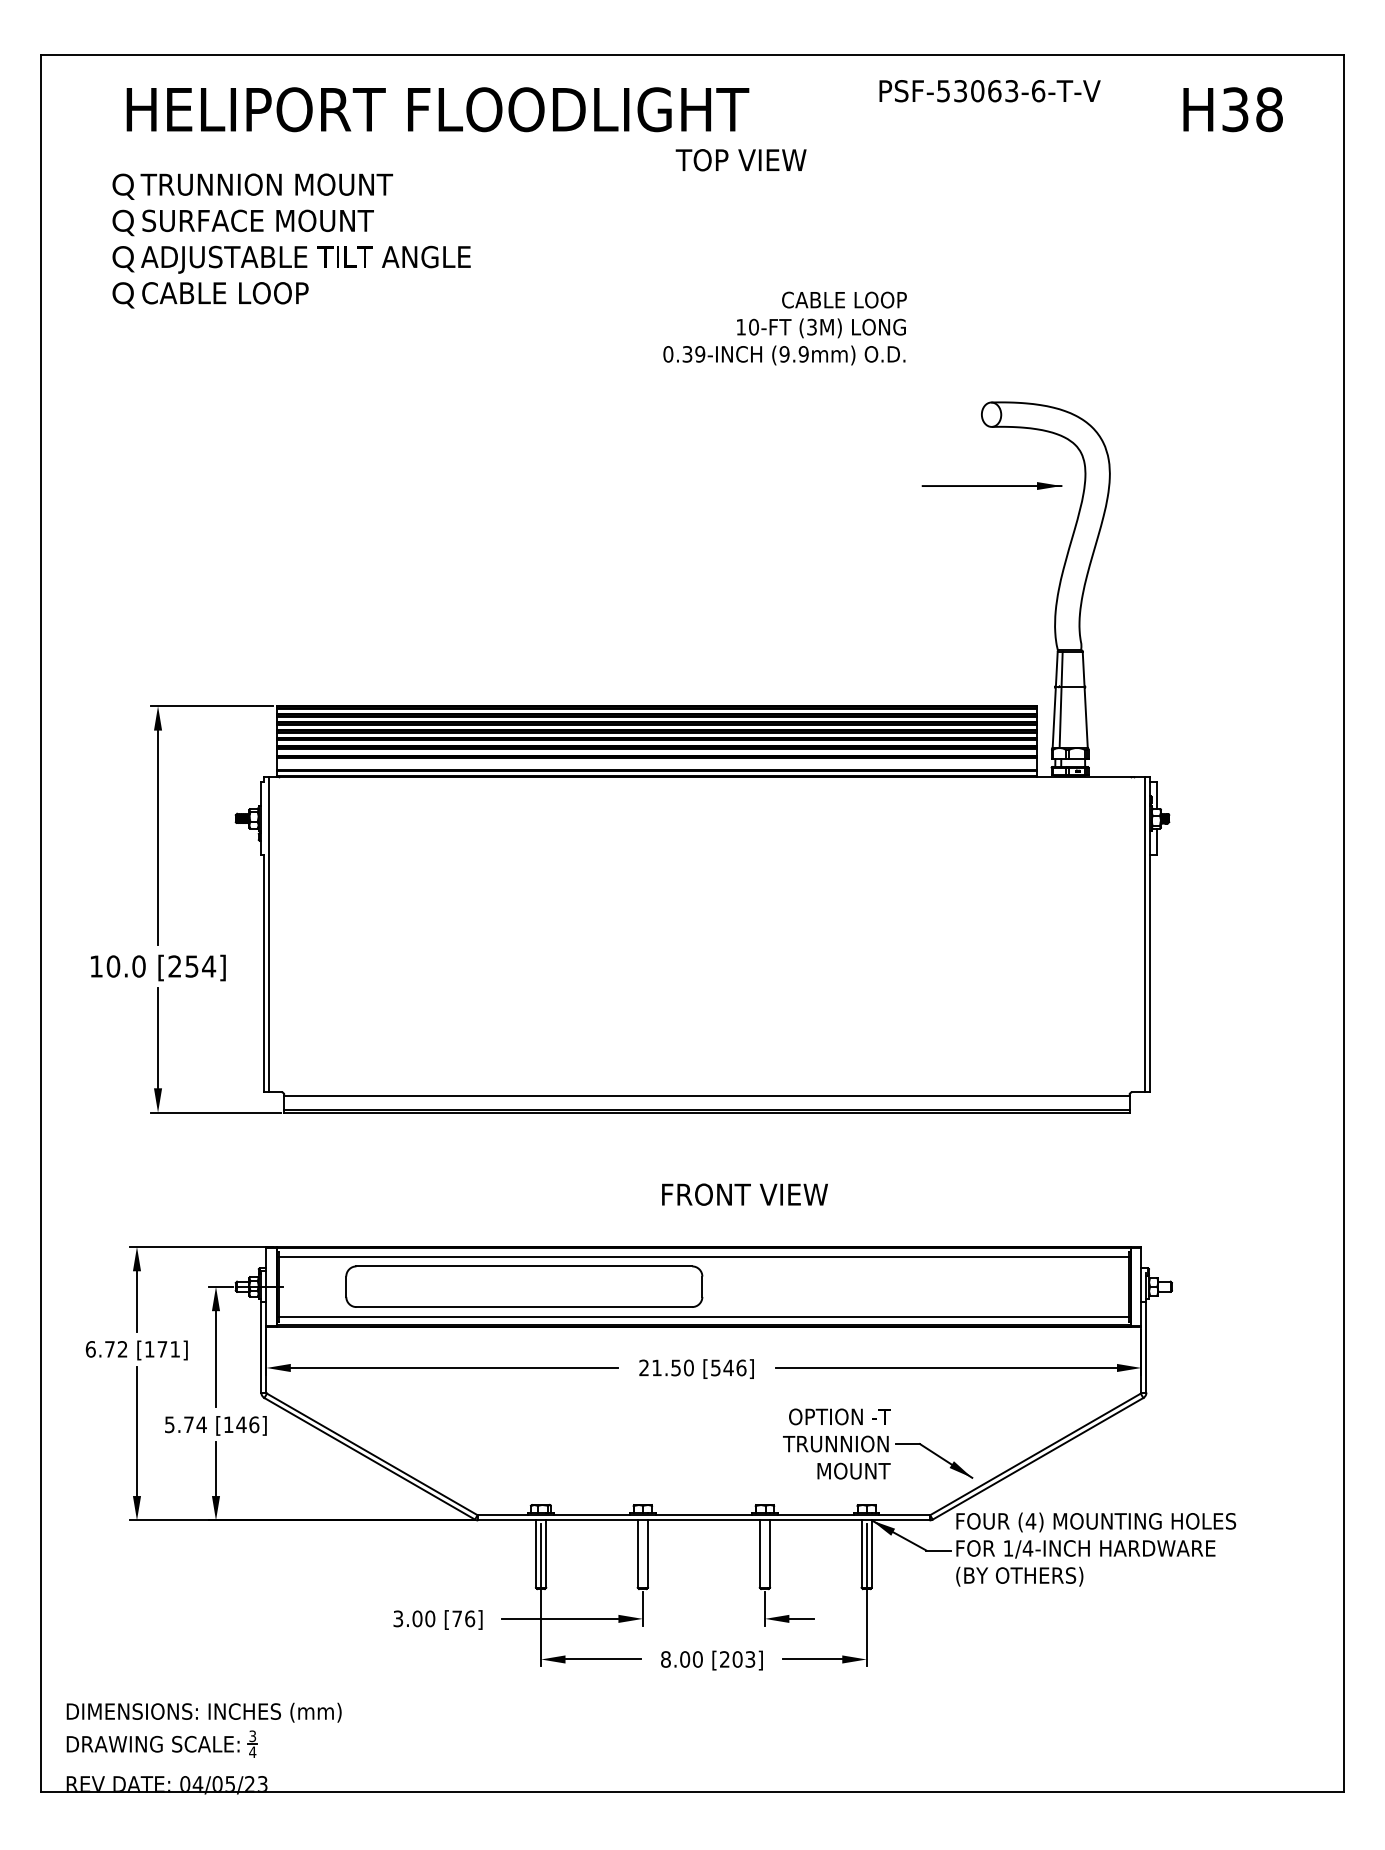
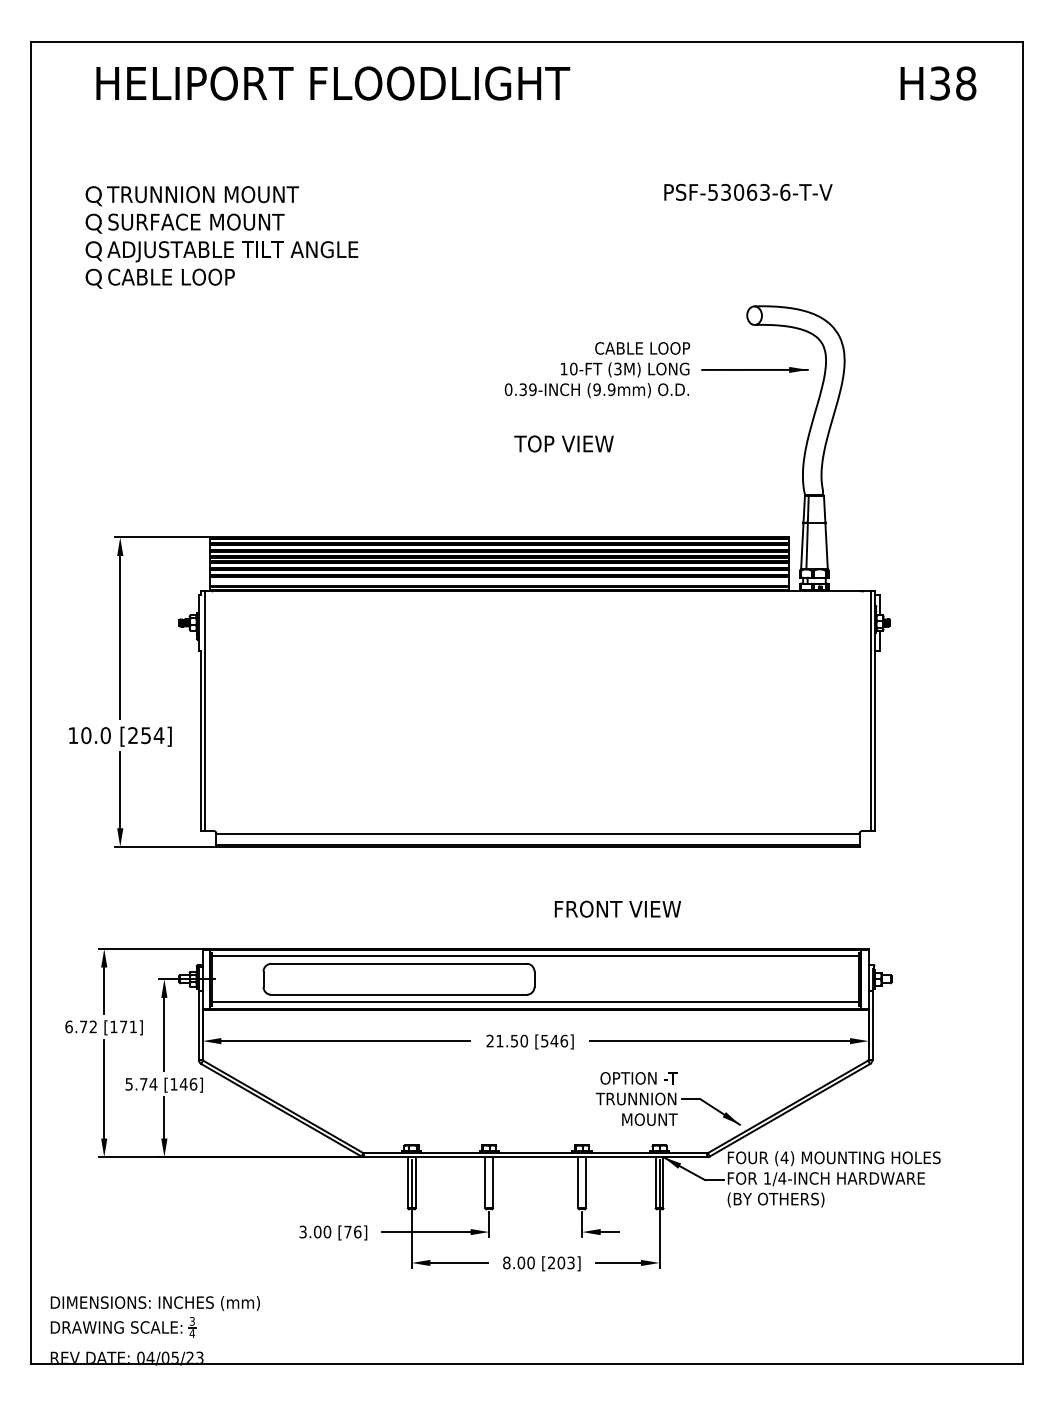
text: (990, 91) -> (748, 192), moved
text: (740, 159) -> (563, 443), moved
text: (291, 241) -> (221, 237), moved
text: (785, 329) -> (597, 370), moved
text: (744, 1193) -> (617, 908), moved

